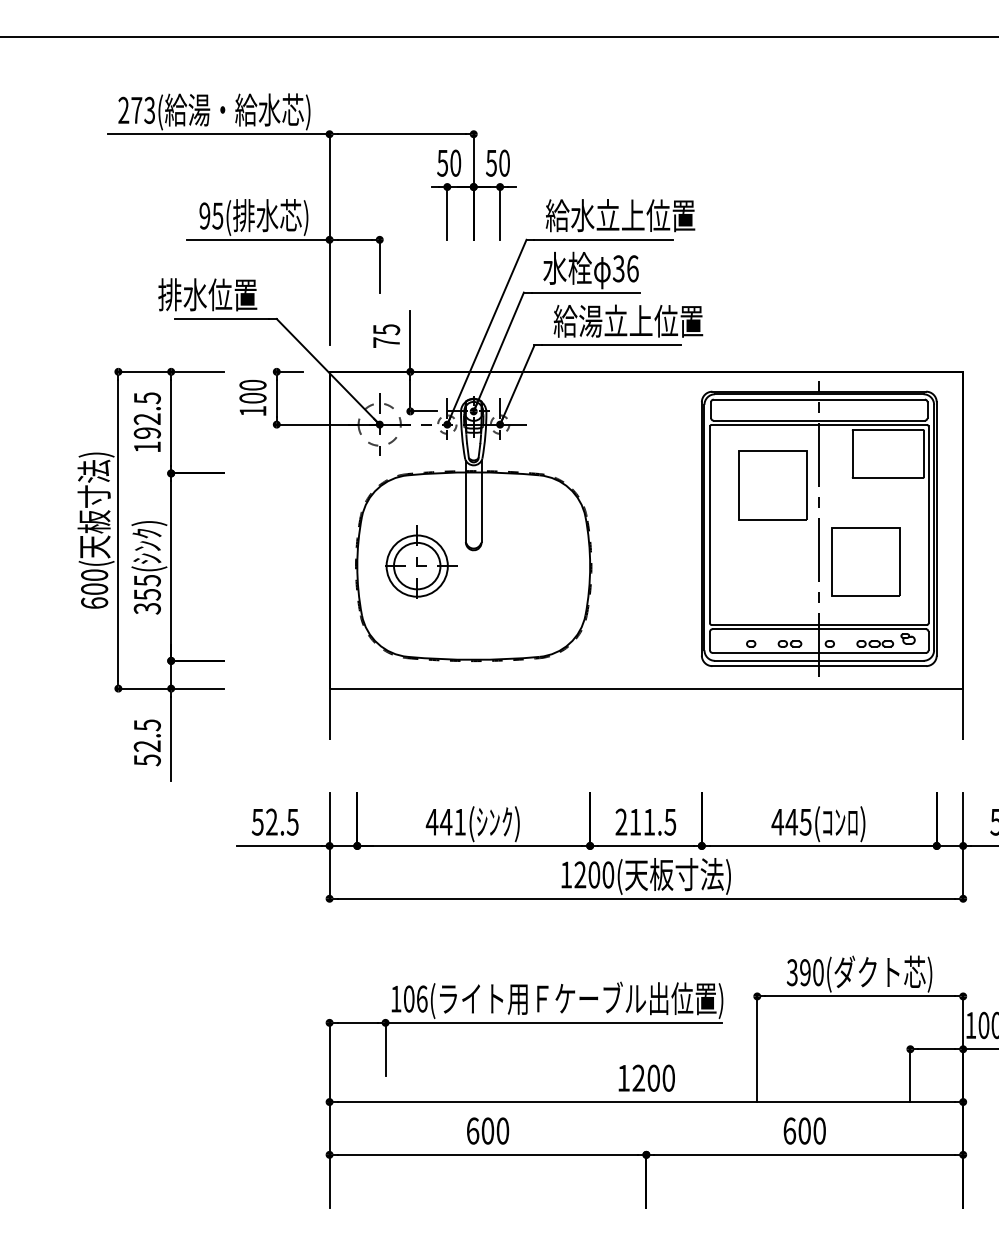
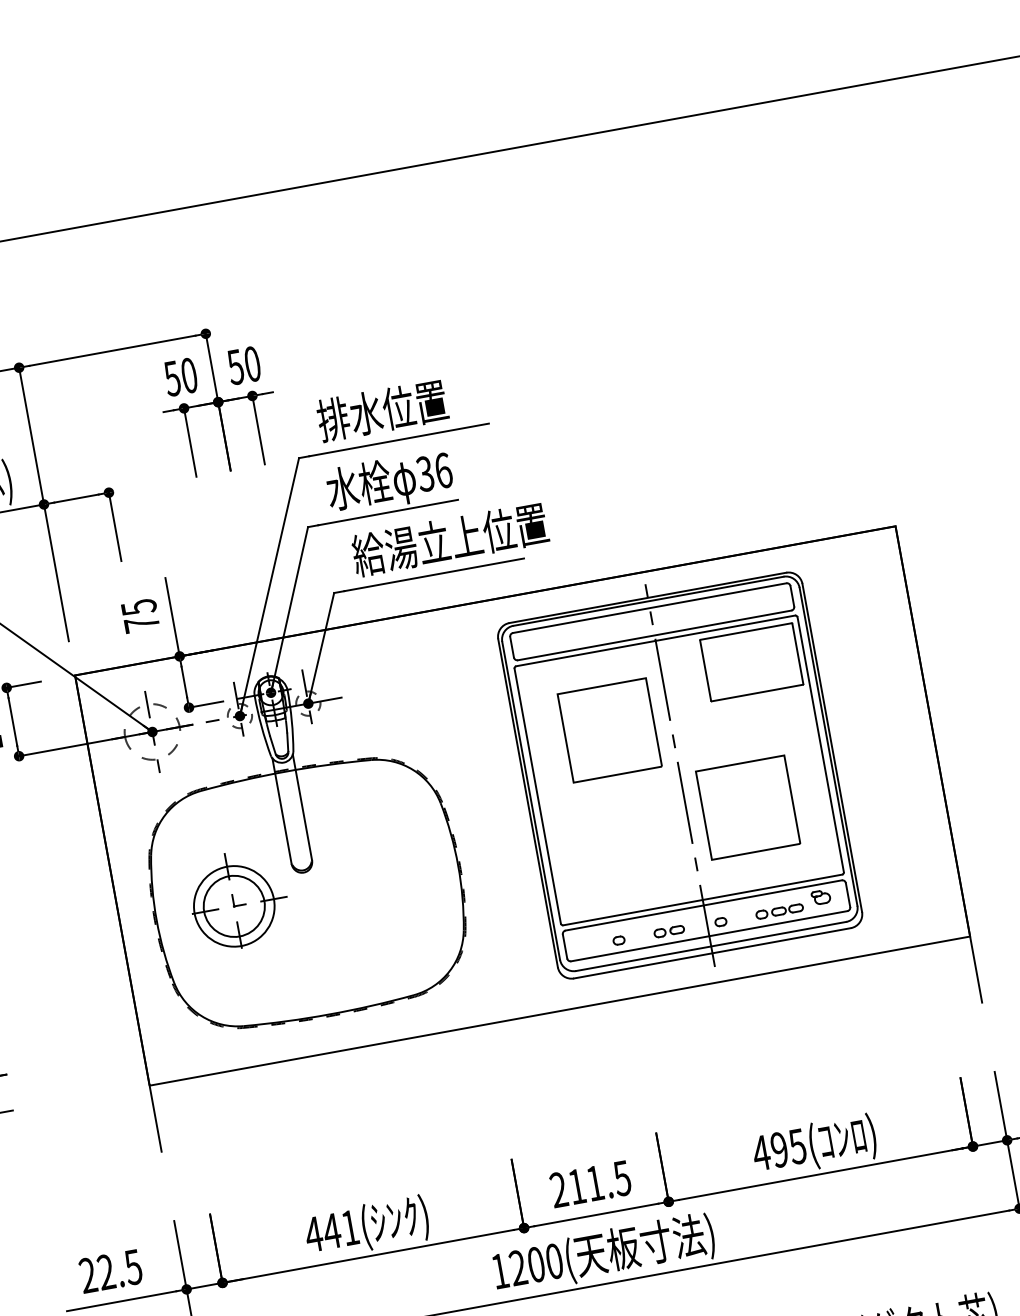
text: (620, 215) -> (415, 404), 給水立上位置 -> 排水位置
part: (819, 528) -> (680, 775), moved
text: (257, 821) -> (87, 1274), 52.5 -> 22.5
text: (791, 821) -> (779, 1149), 445( -> 495(

